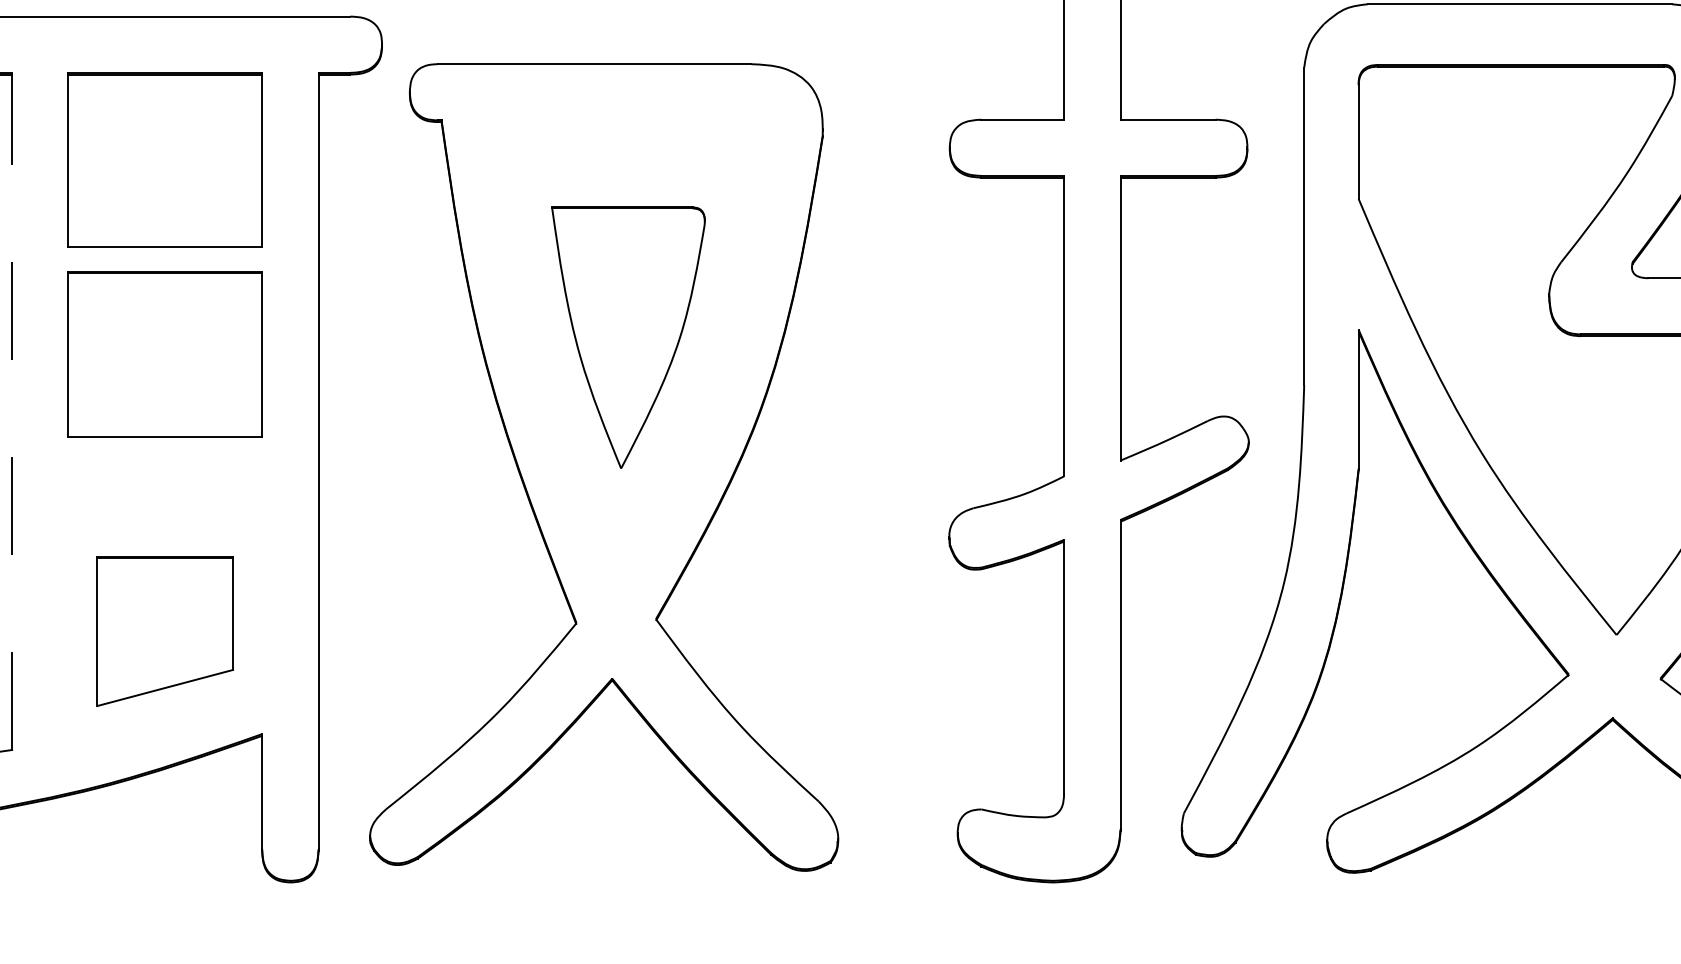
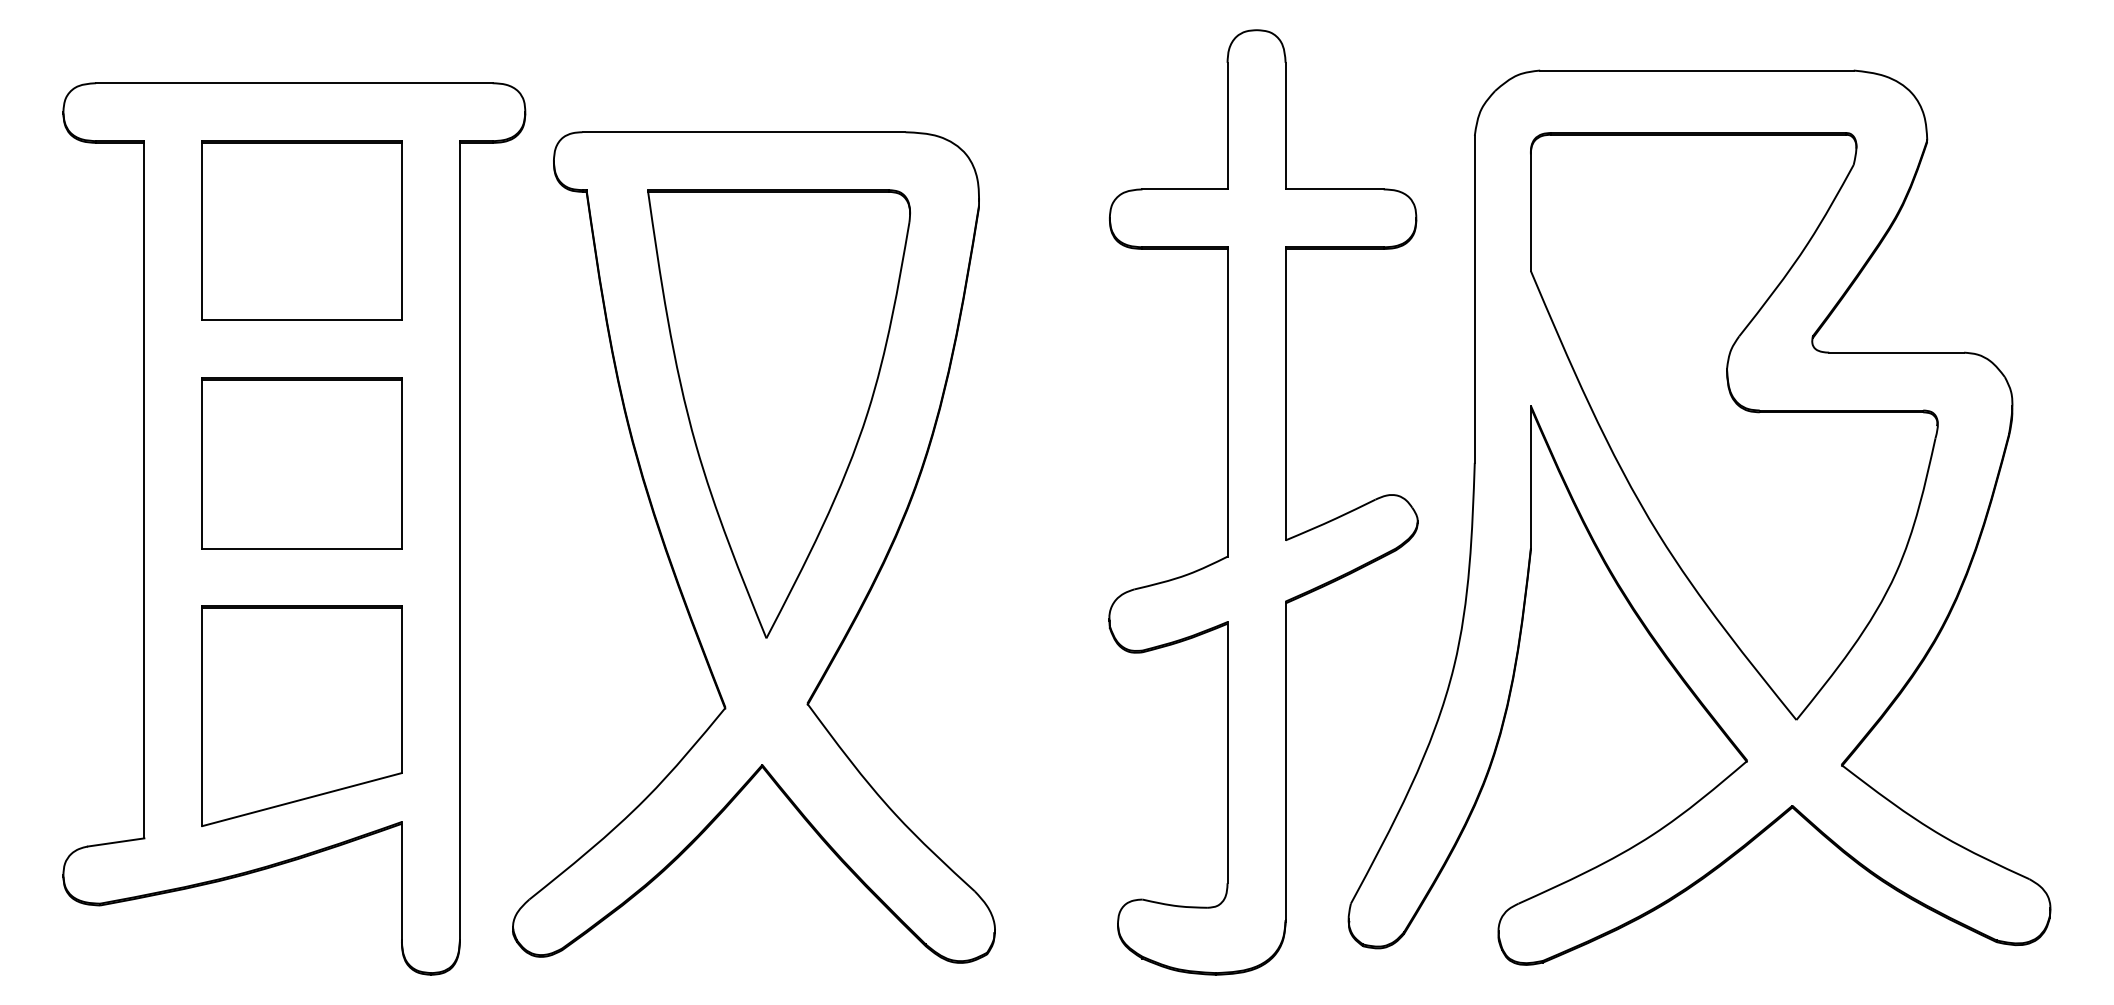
part: (627, 337) -> (778, 413), size x1.67
part: (164, 354) -> (301, 463), moved
line: (12, 411) -> (144, 489), dashed -> solid
part: (164, 630) -> (301, 715), size x1.43

